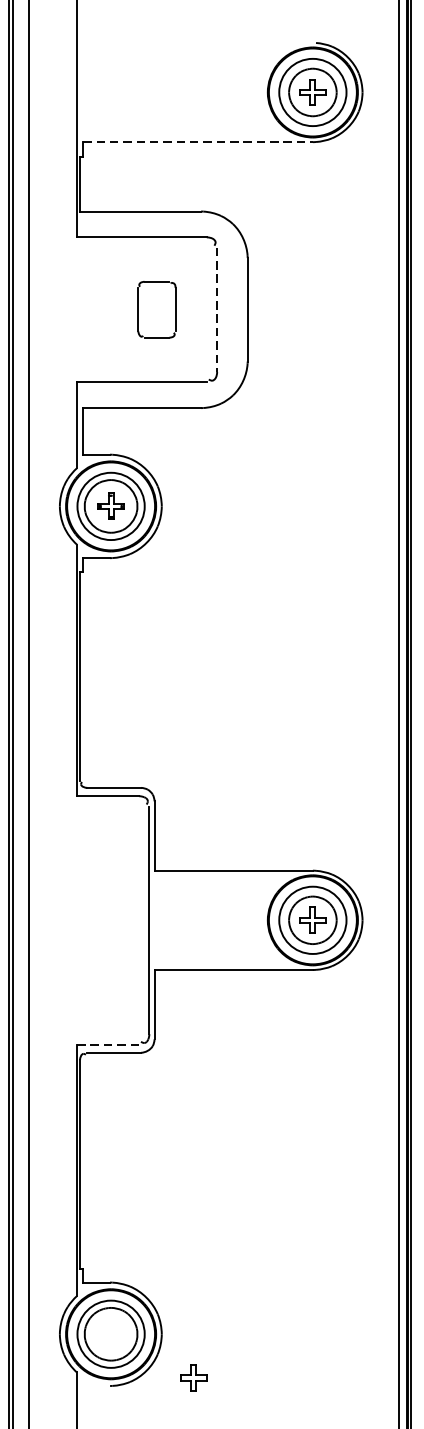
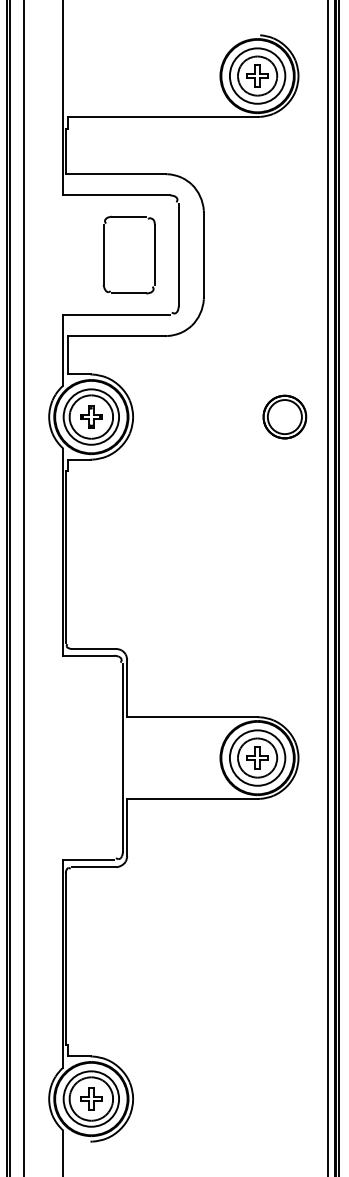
line: (197, 142) -> (162, 117), dashed -> solid
part: (156, 309) -> (128, 254), size x1.67
line: (216, 310) -> (178, 255), dashed -> solid
part: (345, 505) -> (284, 416), added
line: (107, 1044) -> (88, 860), dashed -> solid
part: (193, 1377) -> (91, 1098), moved

